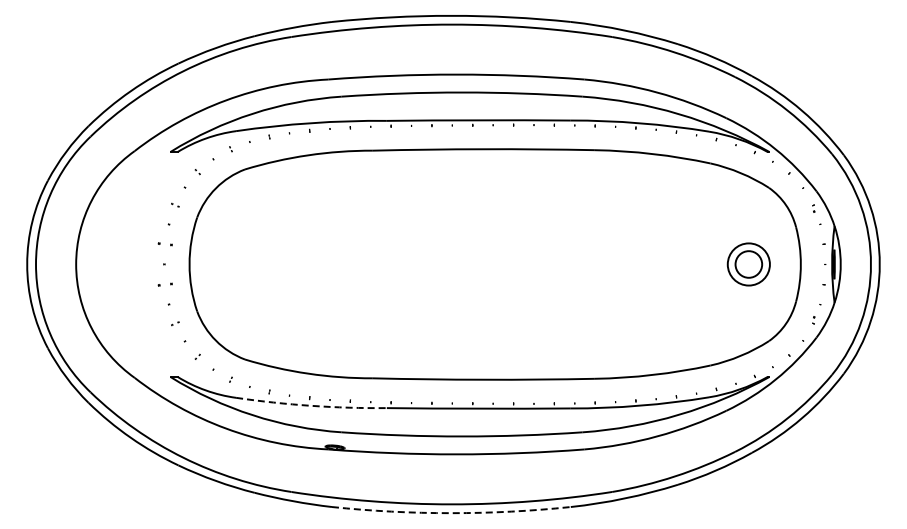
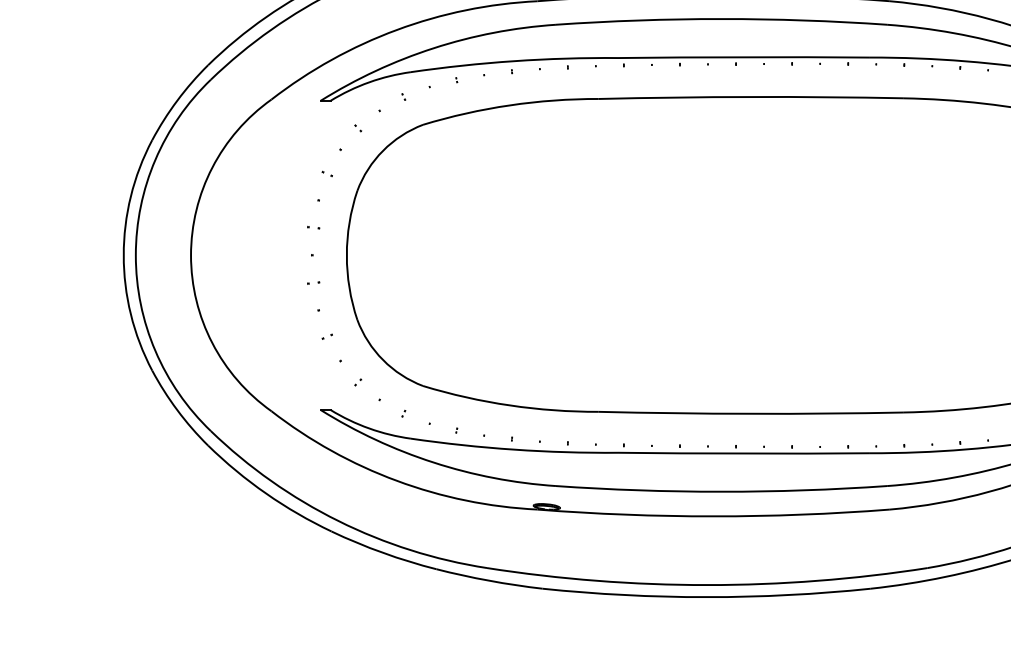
part: (165, 244) -> (313, 227), size x0.62
part: (165, 284) -> (313, 282), size x0.62
arc: (311, 405) -> (514, 449), dashed -> solid
arc: (451, 513) -> (706, 597), dashed -> solid

